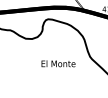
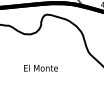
text: (58, 63) -> (41, 67), moved

